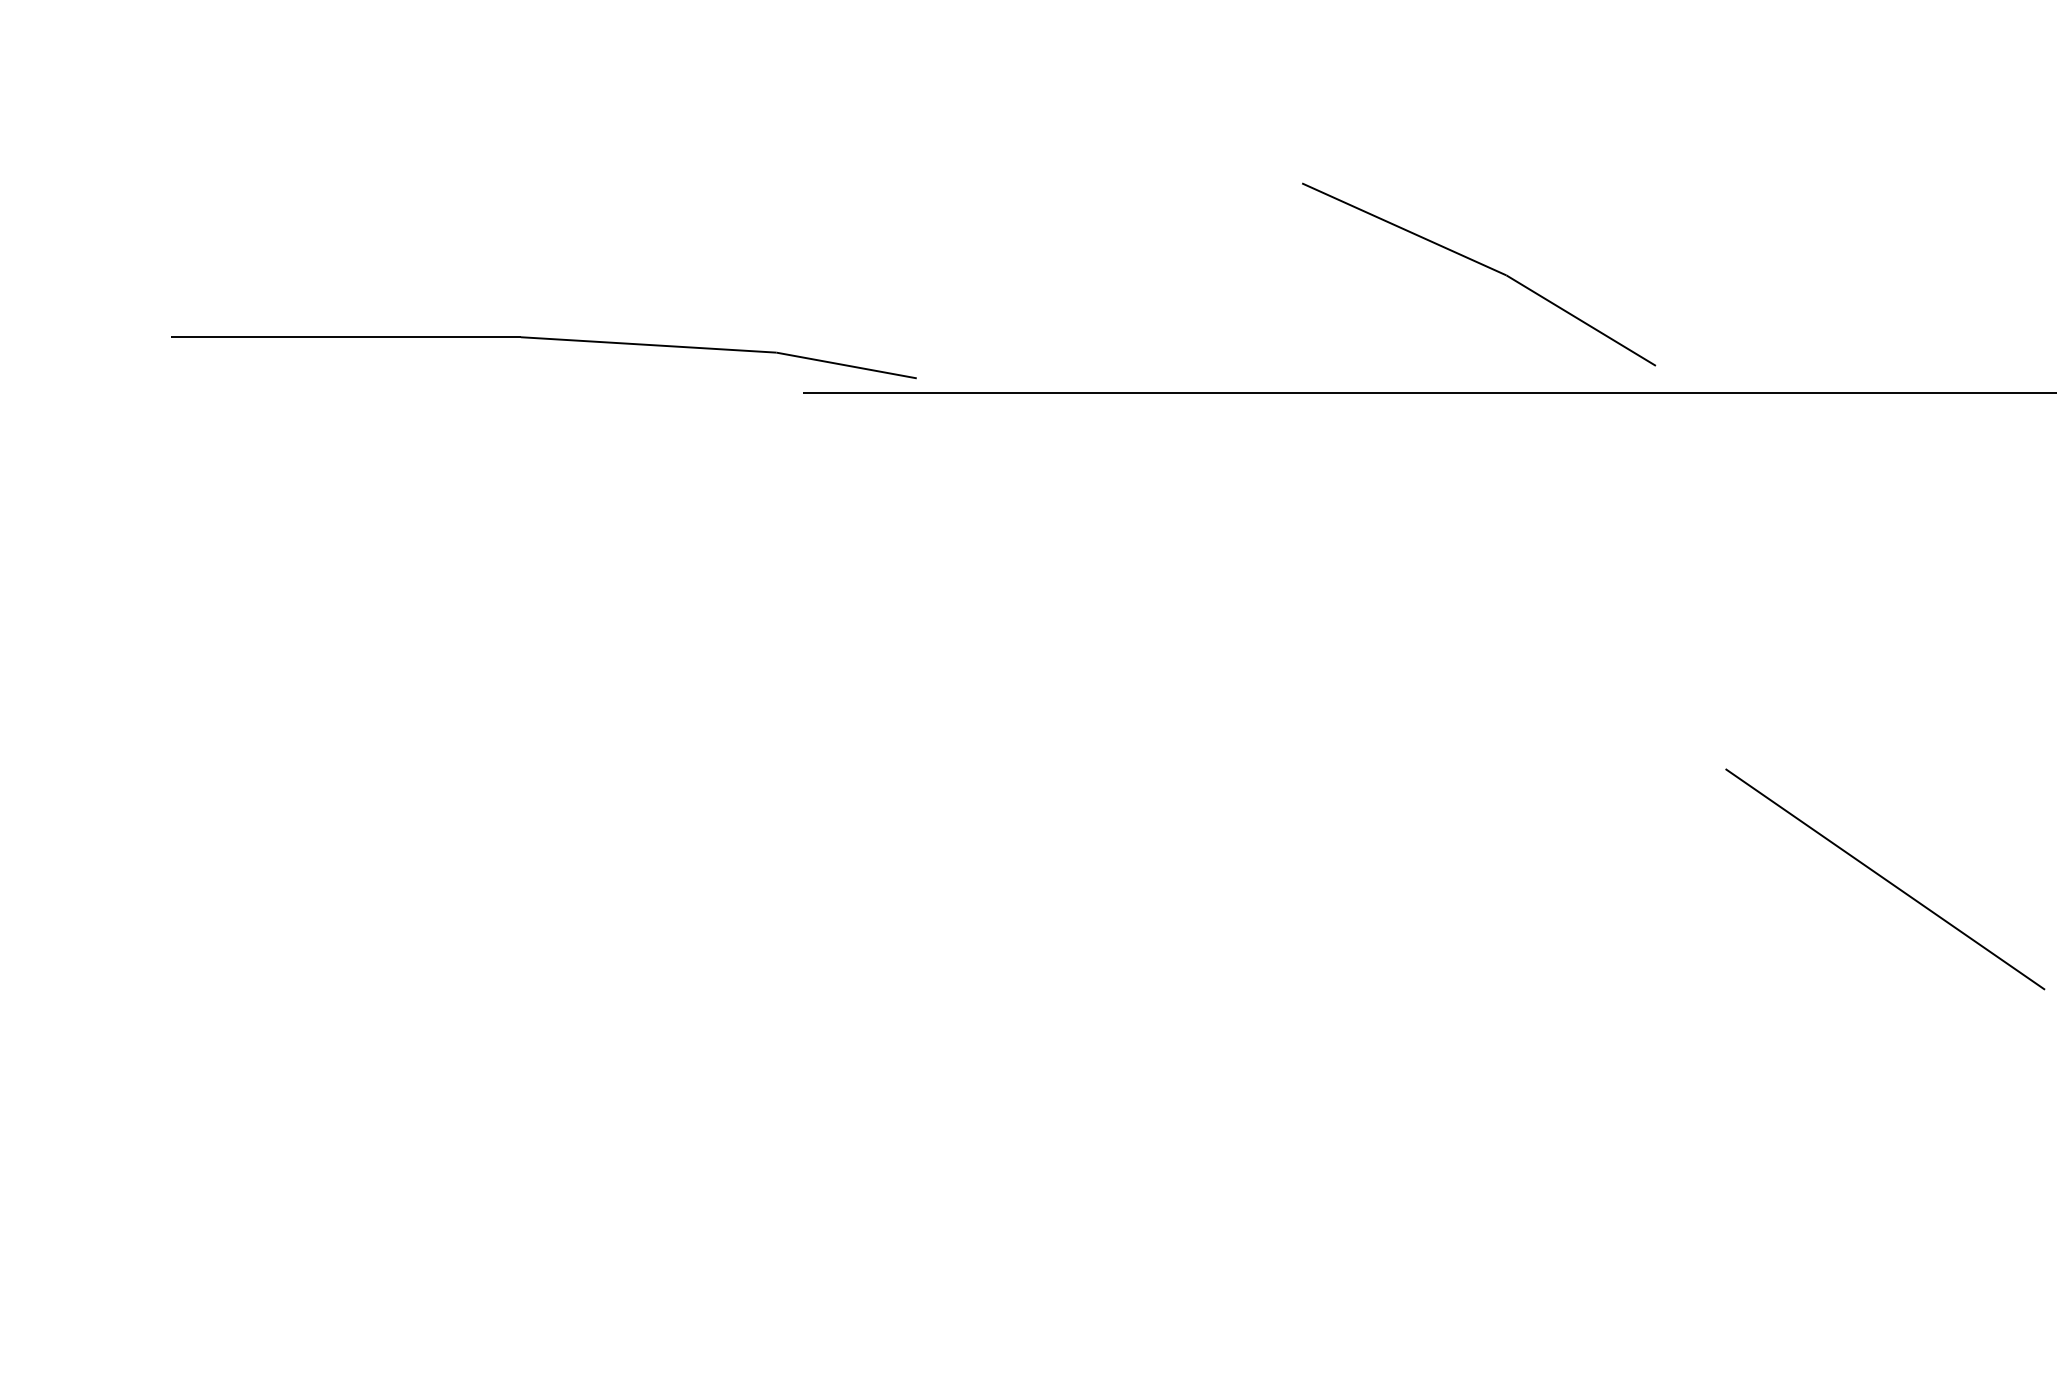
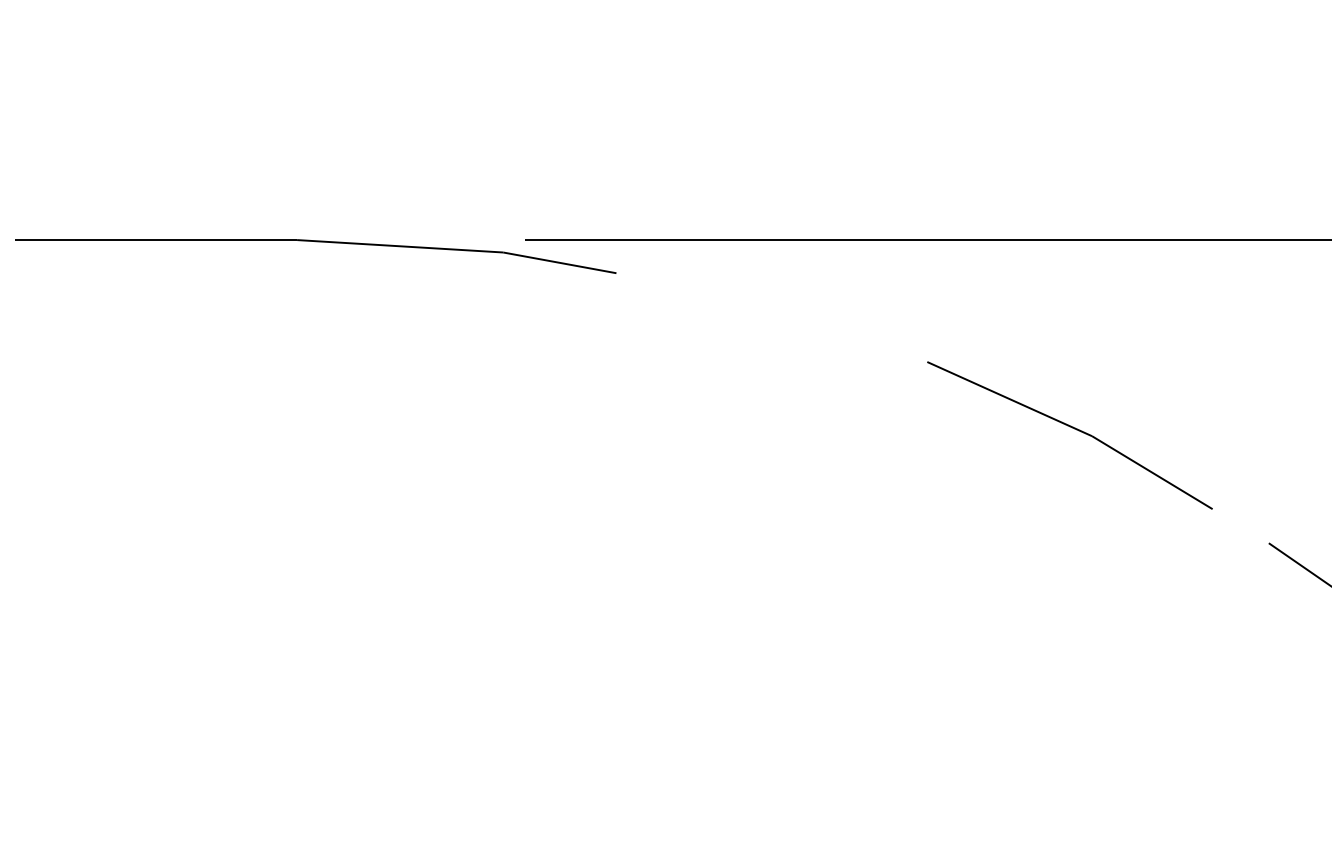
line: (1483, 266) -> (1073, 429), moved
part: (543, 339) -> (315, 241), moved

